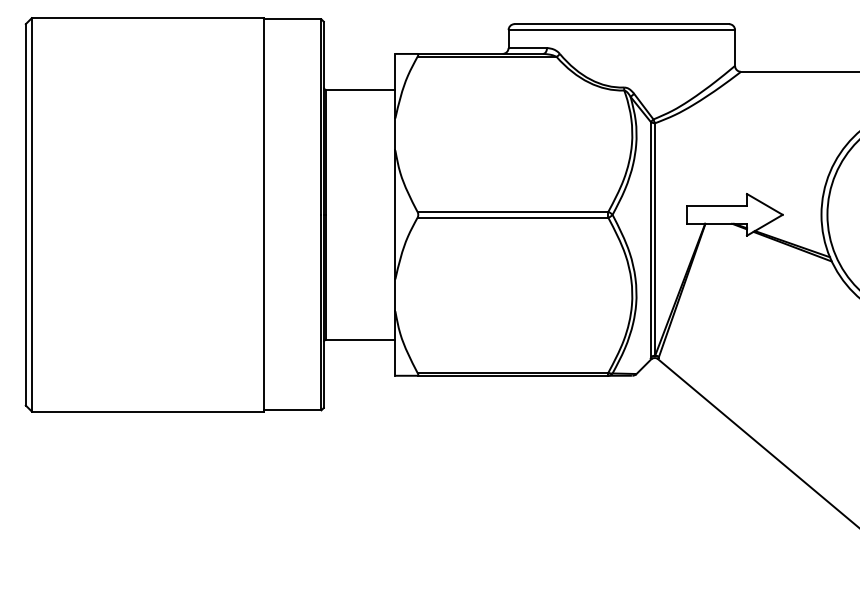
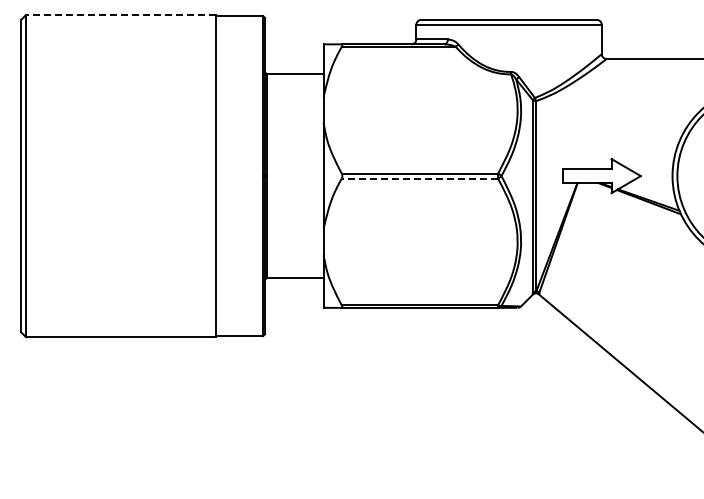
line: (147, 18) -> (120, 15), solid -> dashed
line: (512, 217) -> (419, 178), solid -> dashed

